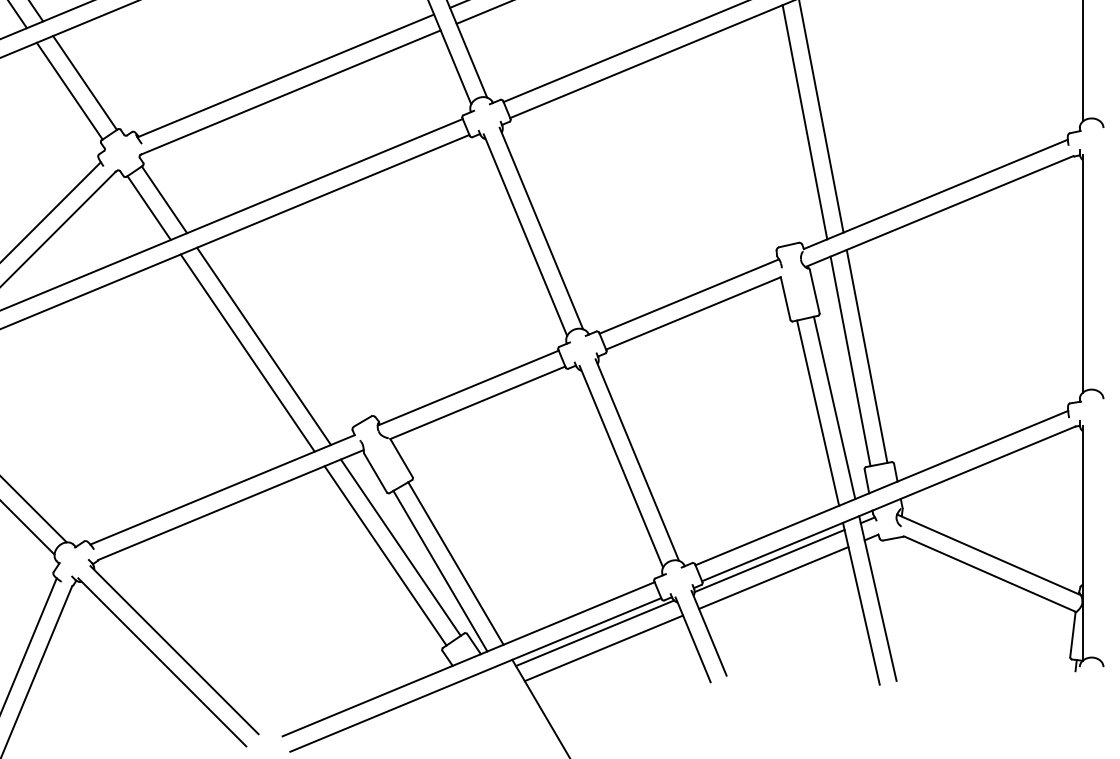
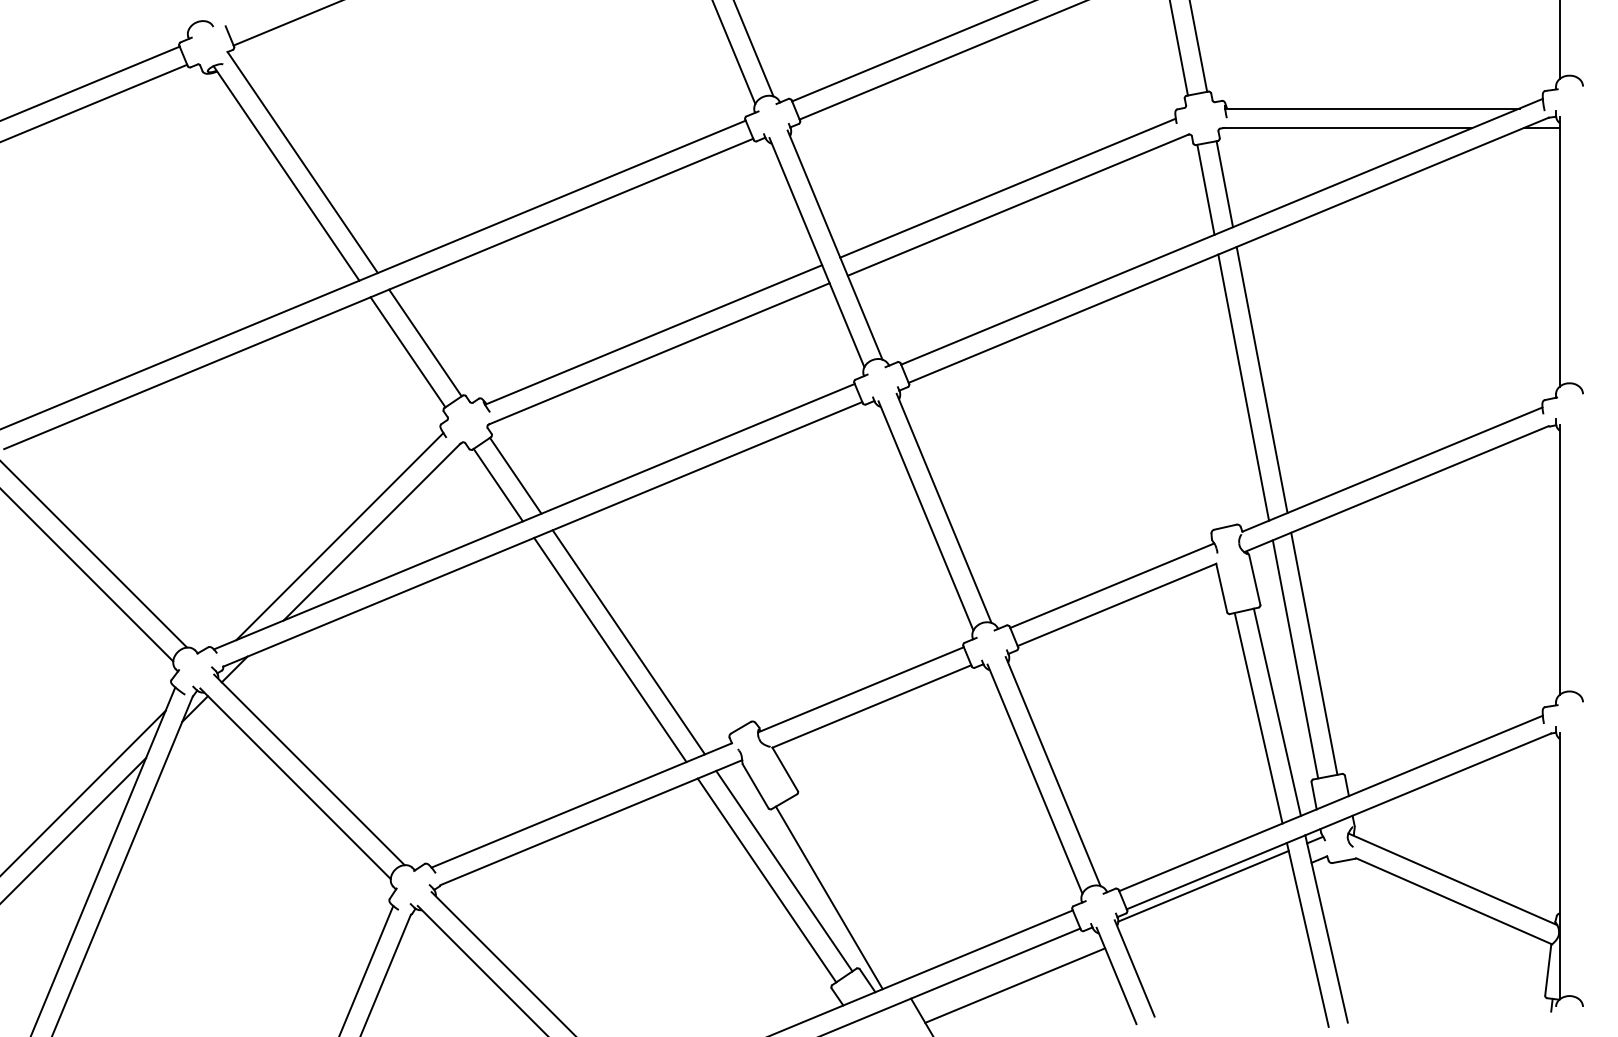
line: (455, 562) -> (846, 888), removed
line: (774, 577) -> (1208, 905), removed
line: (595, 633) -> (1005, 968), removed

